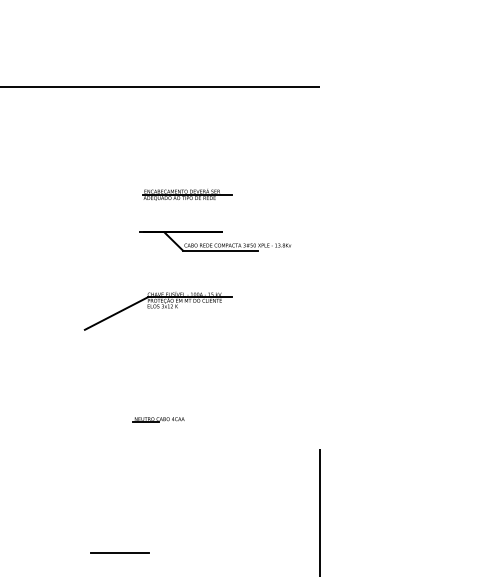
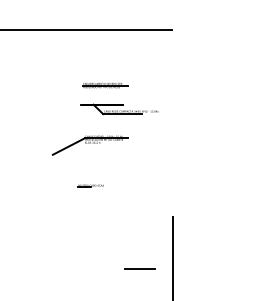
line: (158, 416) -> (90, 184), moved
line: (119, 551) -> (139, 268), moved

